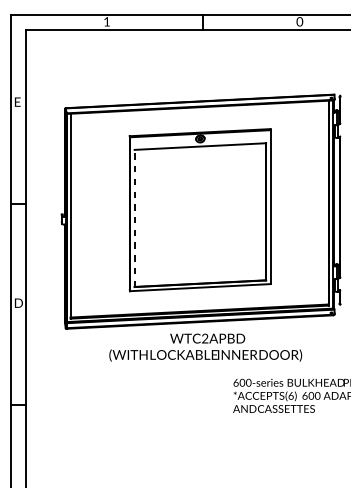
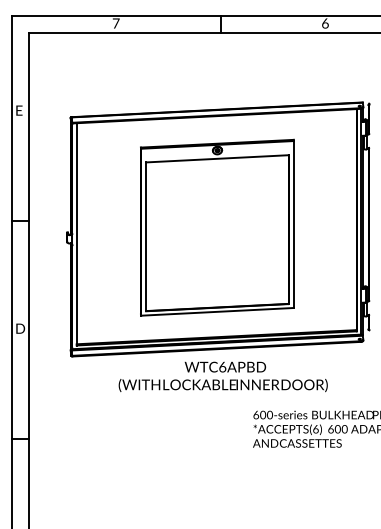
text: (299, 20) -> (325, 22), 0 -> 6
text: (106, 21) -> (115, 23), 1 -> 7
line: (134, 218) -> (146, 236), dashed -> solid
text: (205, 338) -> (222, 366), WTC2APBD -> WTC6APBD

